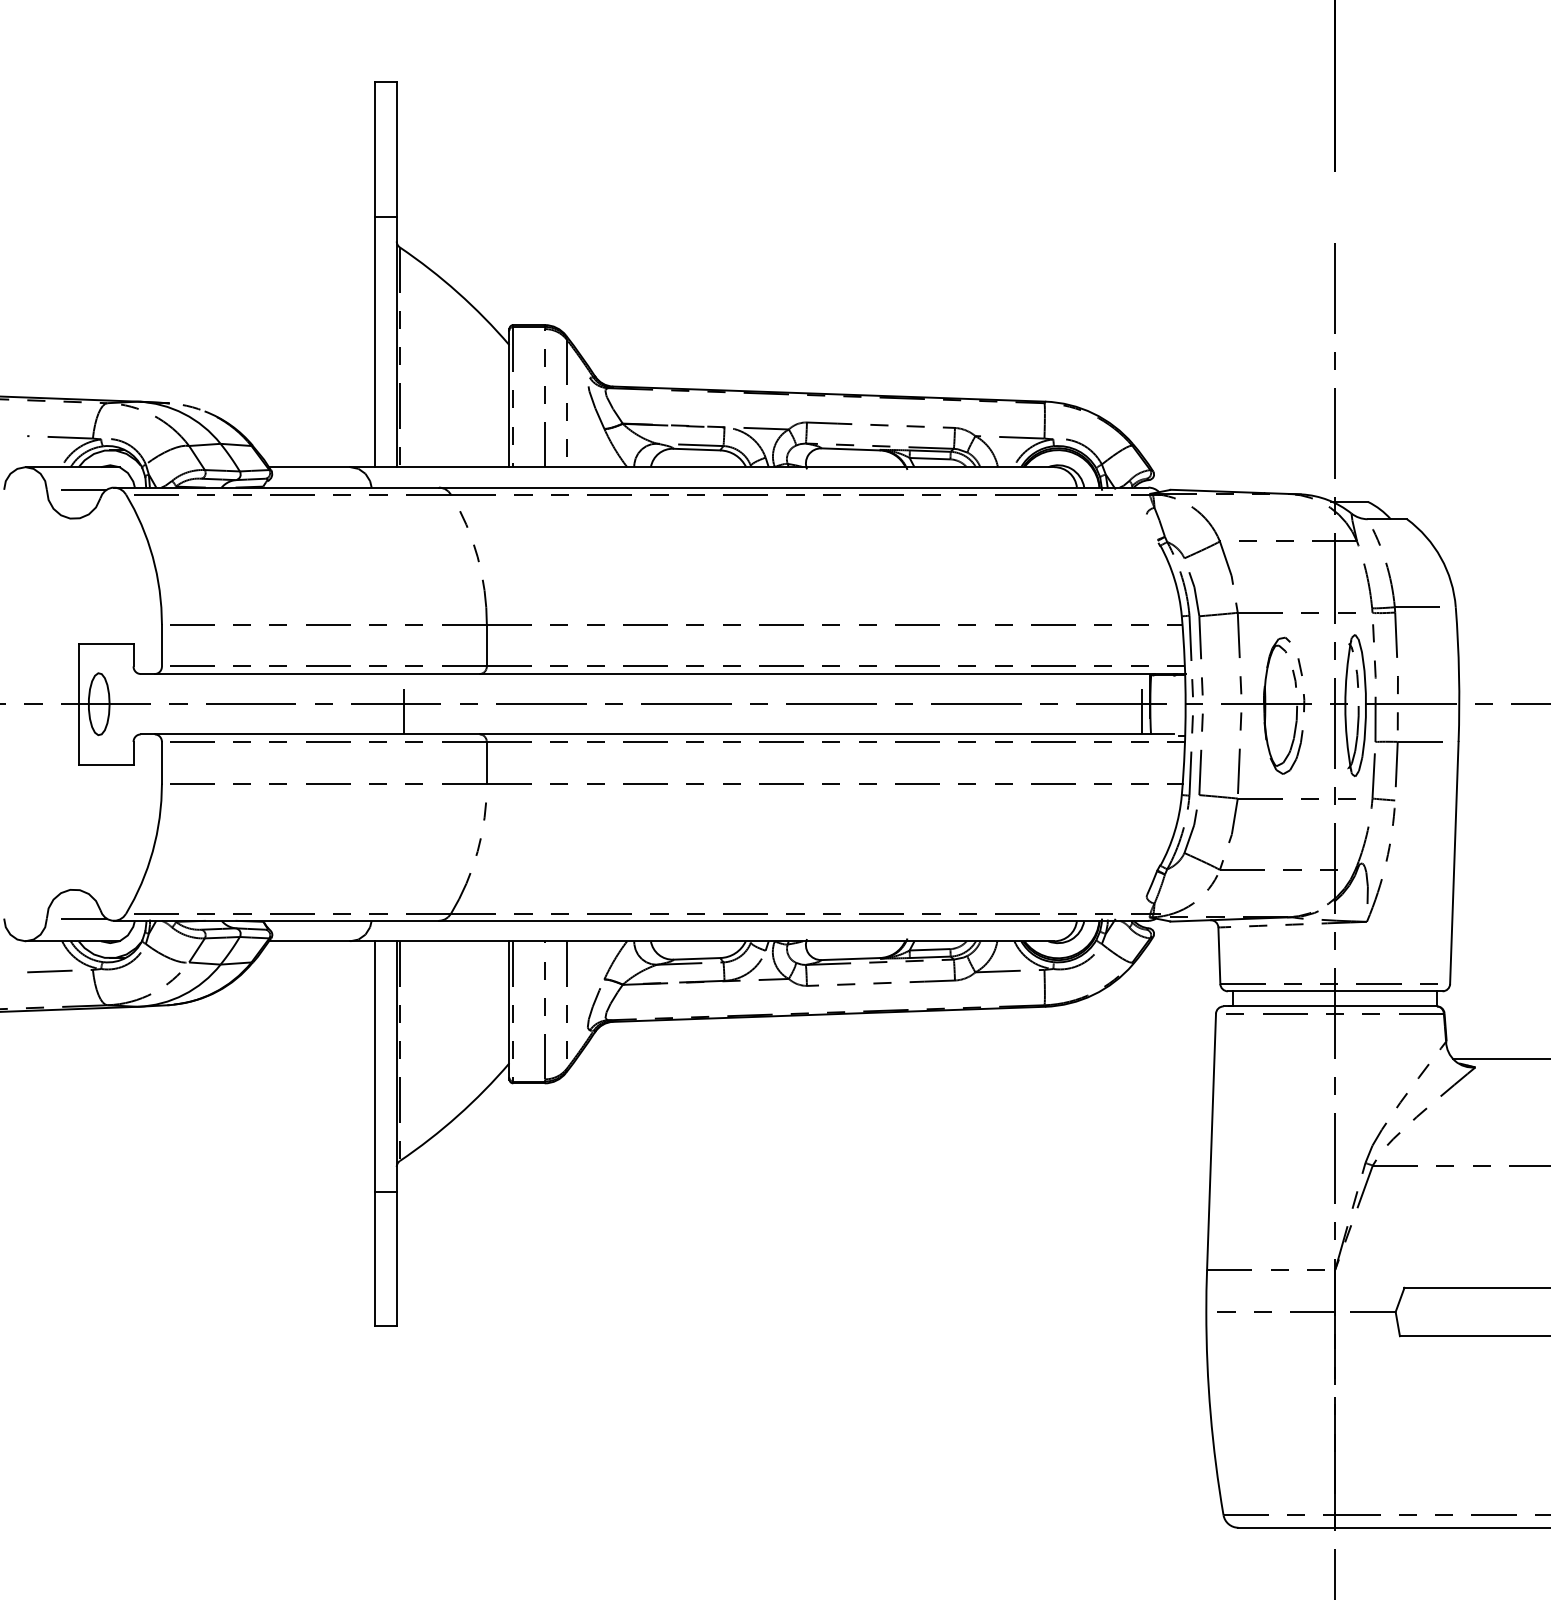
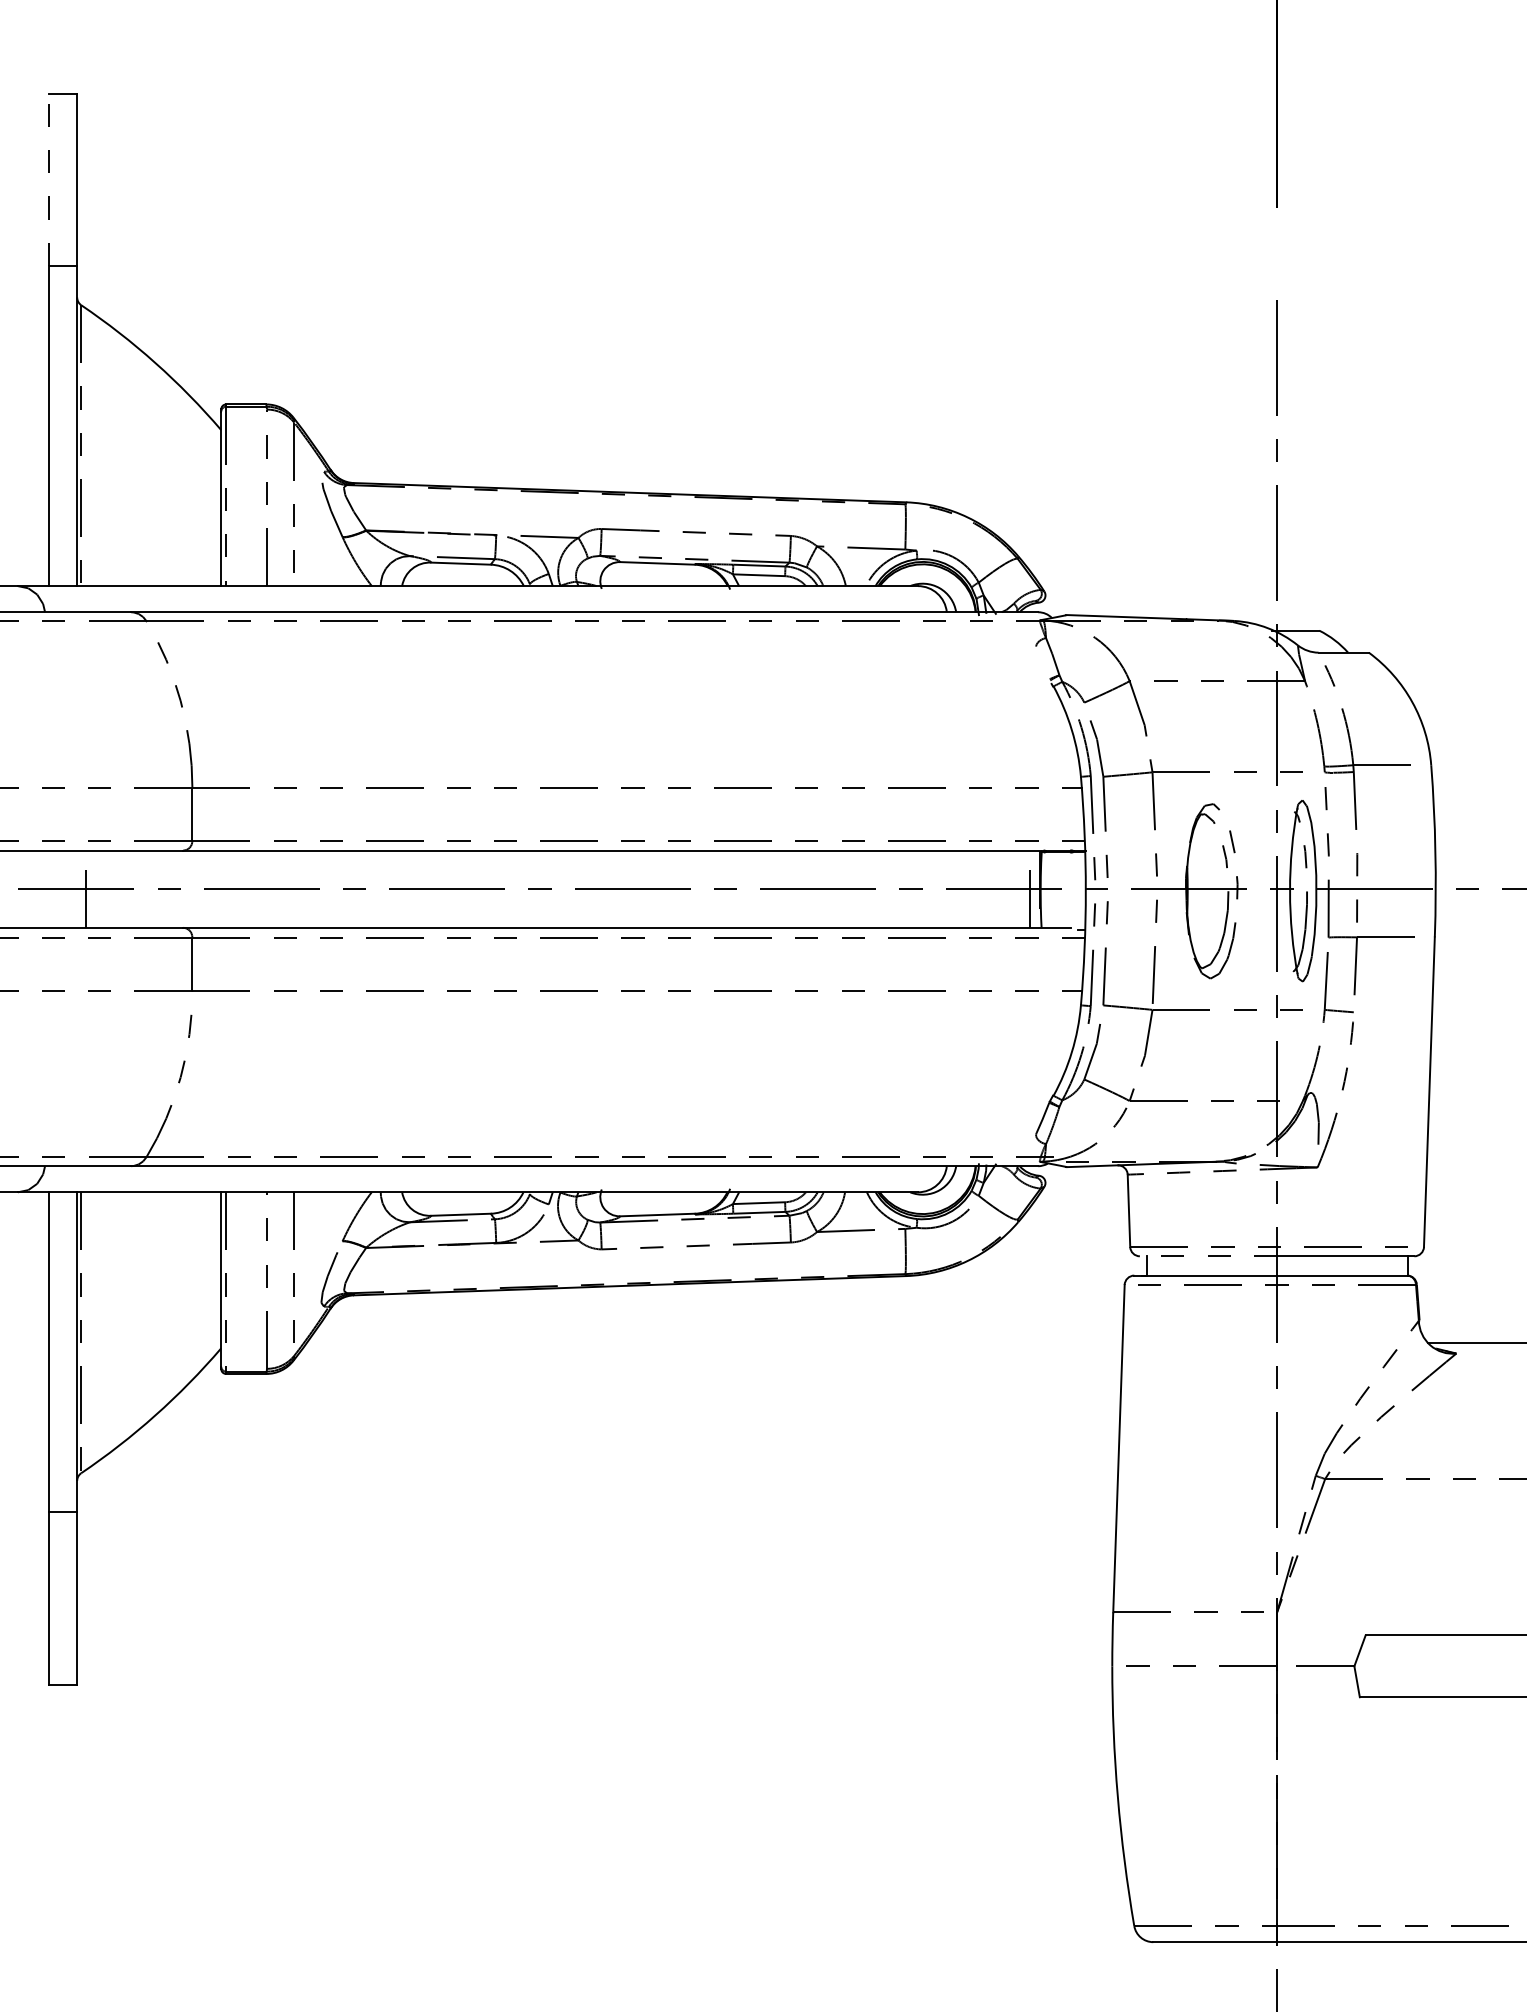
line: (375, 148) -> (49, 178), solid -> dashed
line: (1281, 991) -> (1208, 1256), solid -> dashed

